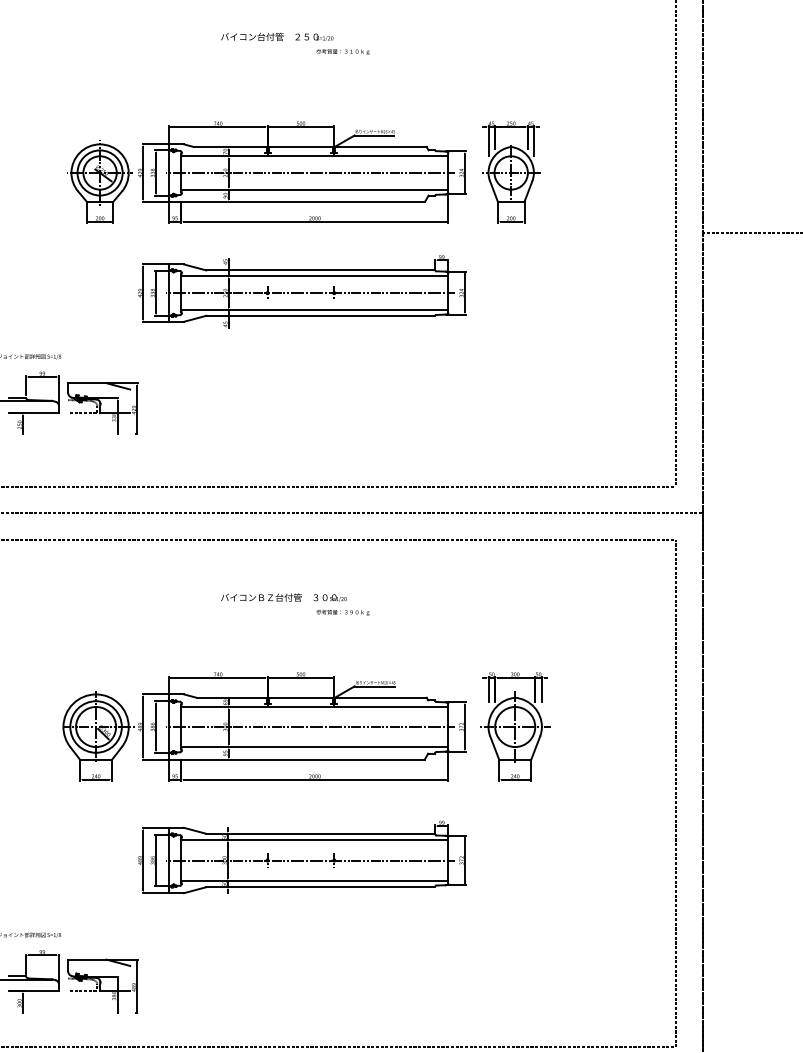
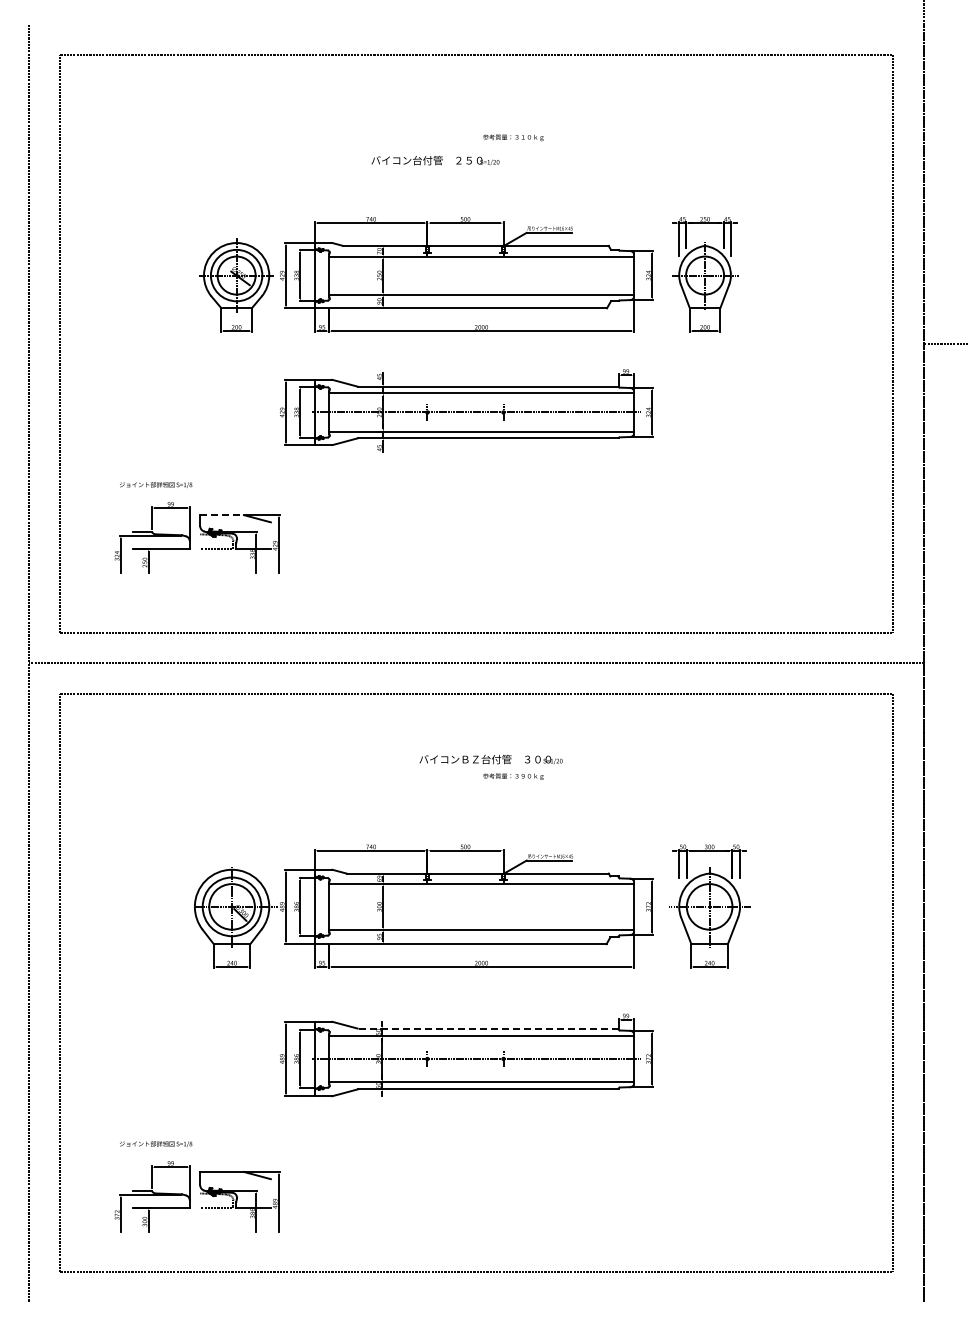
text: (277, 36) -> (435, 160), moved
line: (310, 172) -> (476, 275), removed
line: (87, 383) -> (222, 515), solid -> dashed
text: (283, 597) -> (490, 759), moved
line: (310, 726) -> (476, 906), removed
line: (320, 833) -> (487, 1028), solid -> dashed

